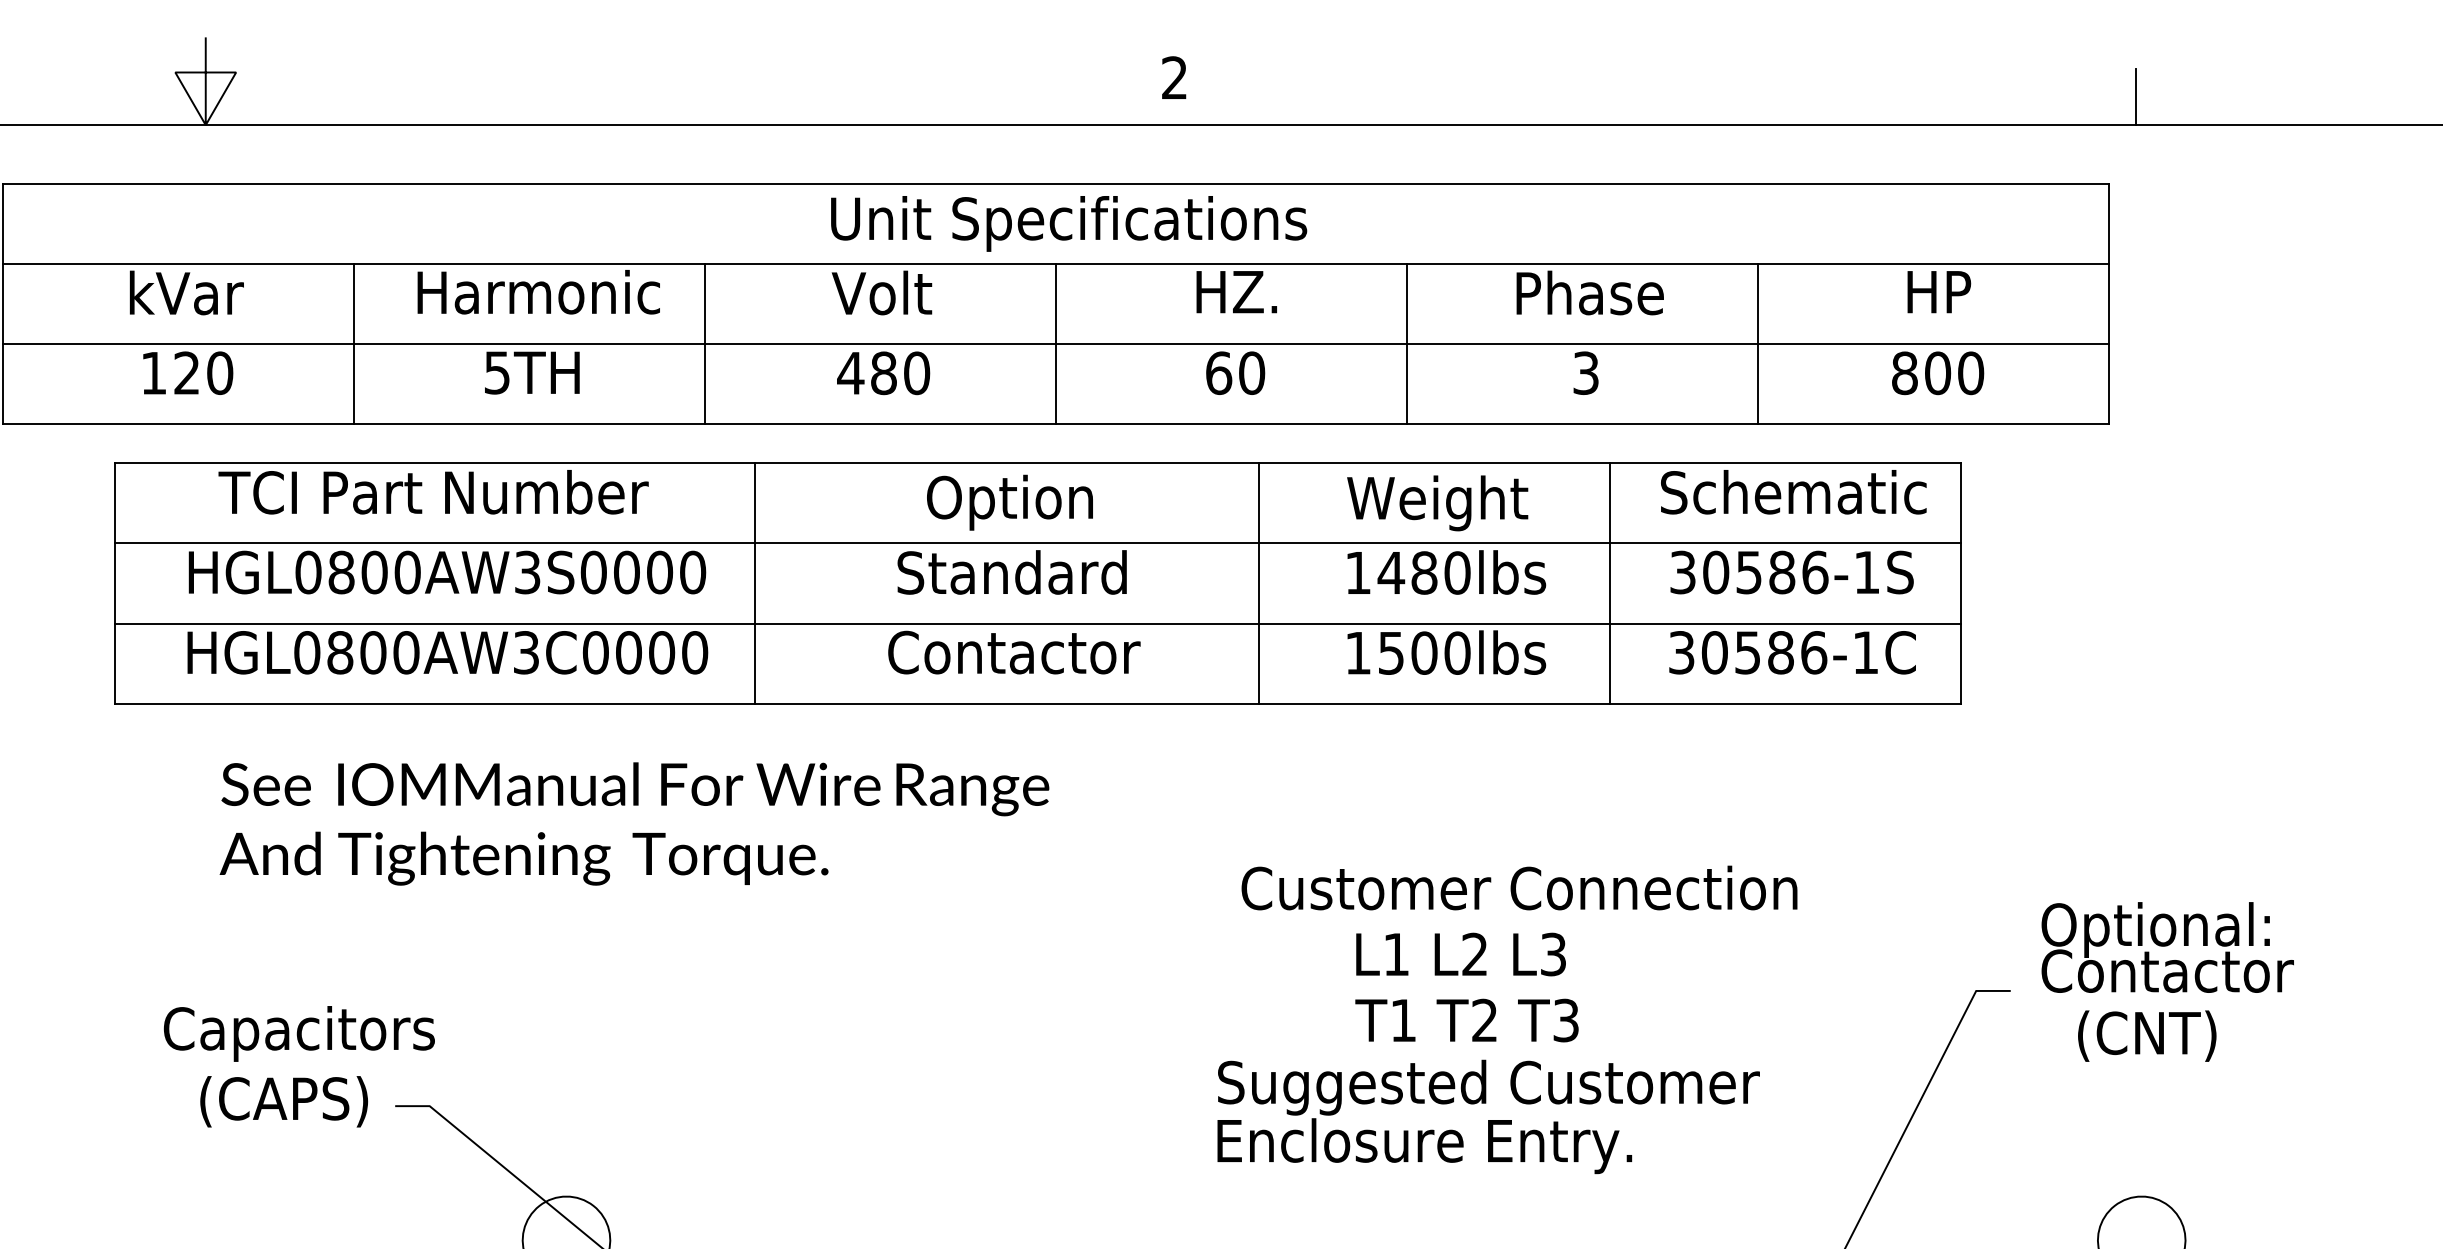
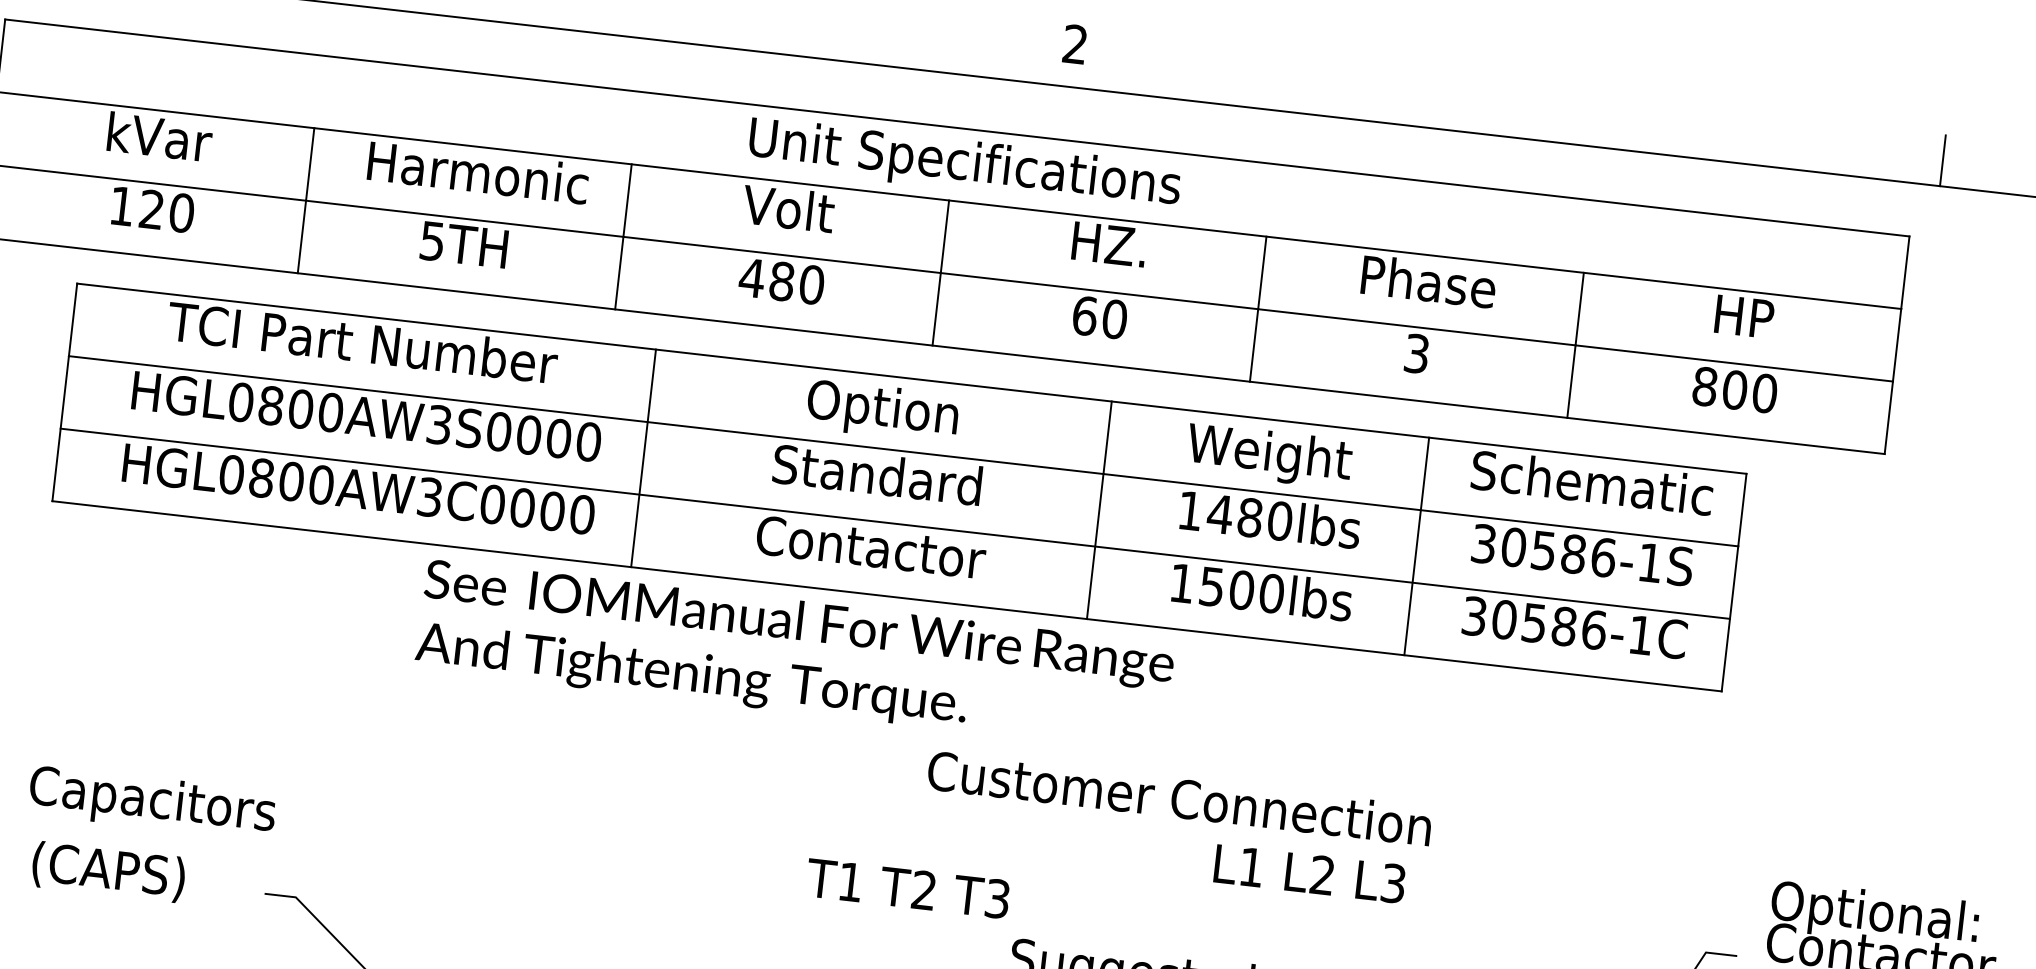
text: (634, 823) -> (794, 655), moved
text: (1519, 887) -> (1179, 797), moved
text: (1460, 954) -> (1309, 873), moved
text: (1466, 1020) -> (907, 888), moved
text: (299, 1033) -> (152, 802), moved
text: (283, 1101) -> (108, 871), moved

